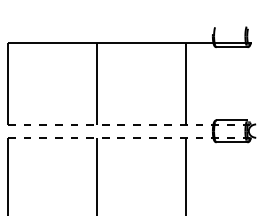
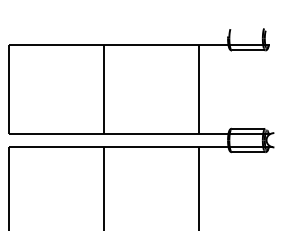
line: (130, 125) -> (139, 134), dashed -> solid
line: (131, 137) -> (140, 147), dashed -> solid

